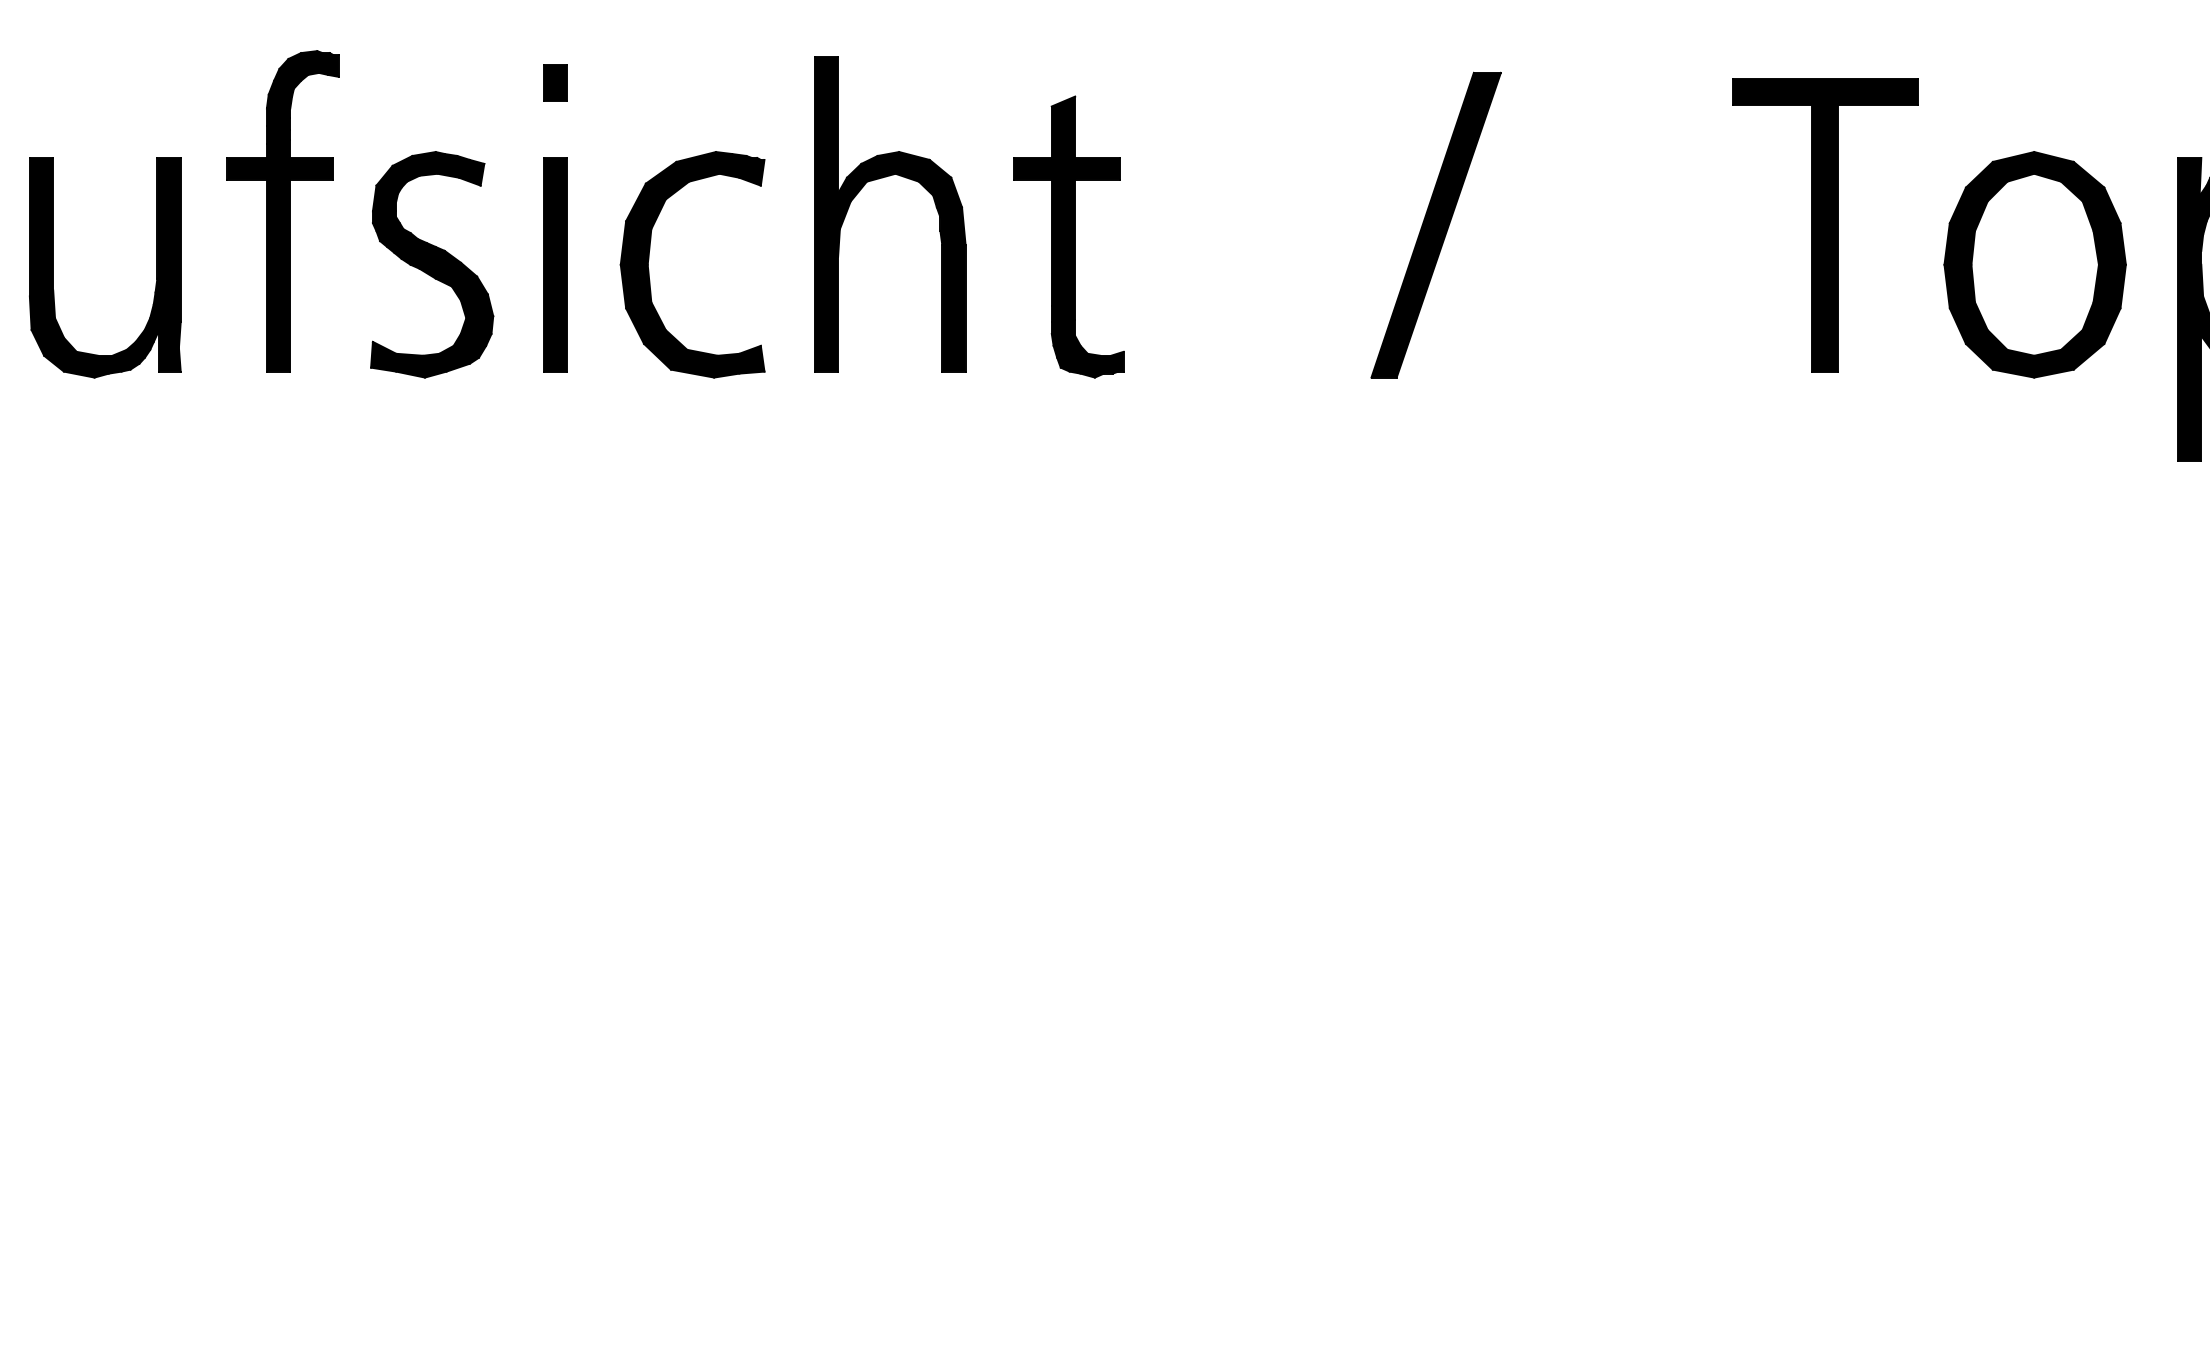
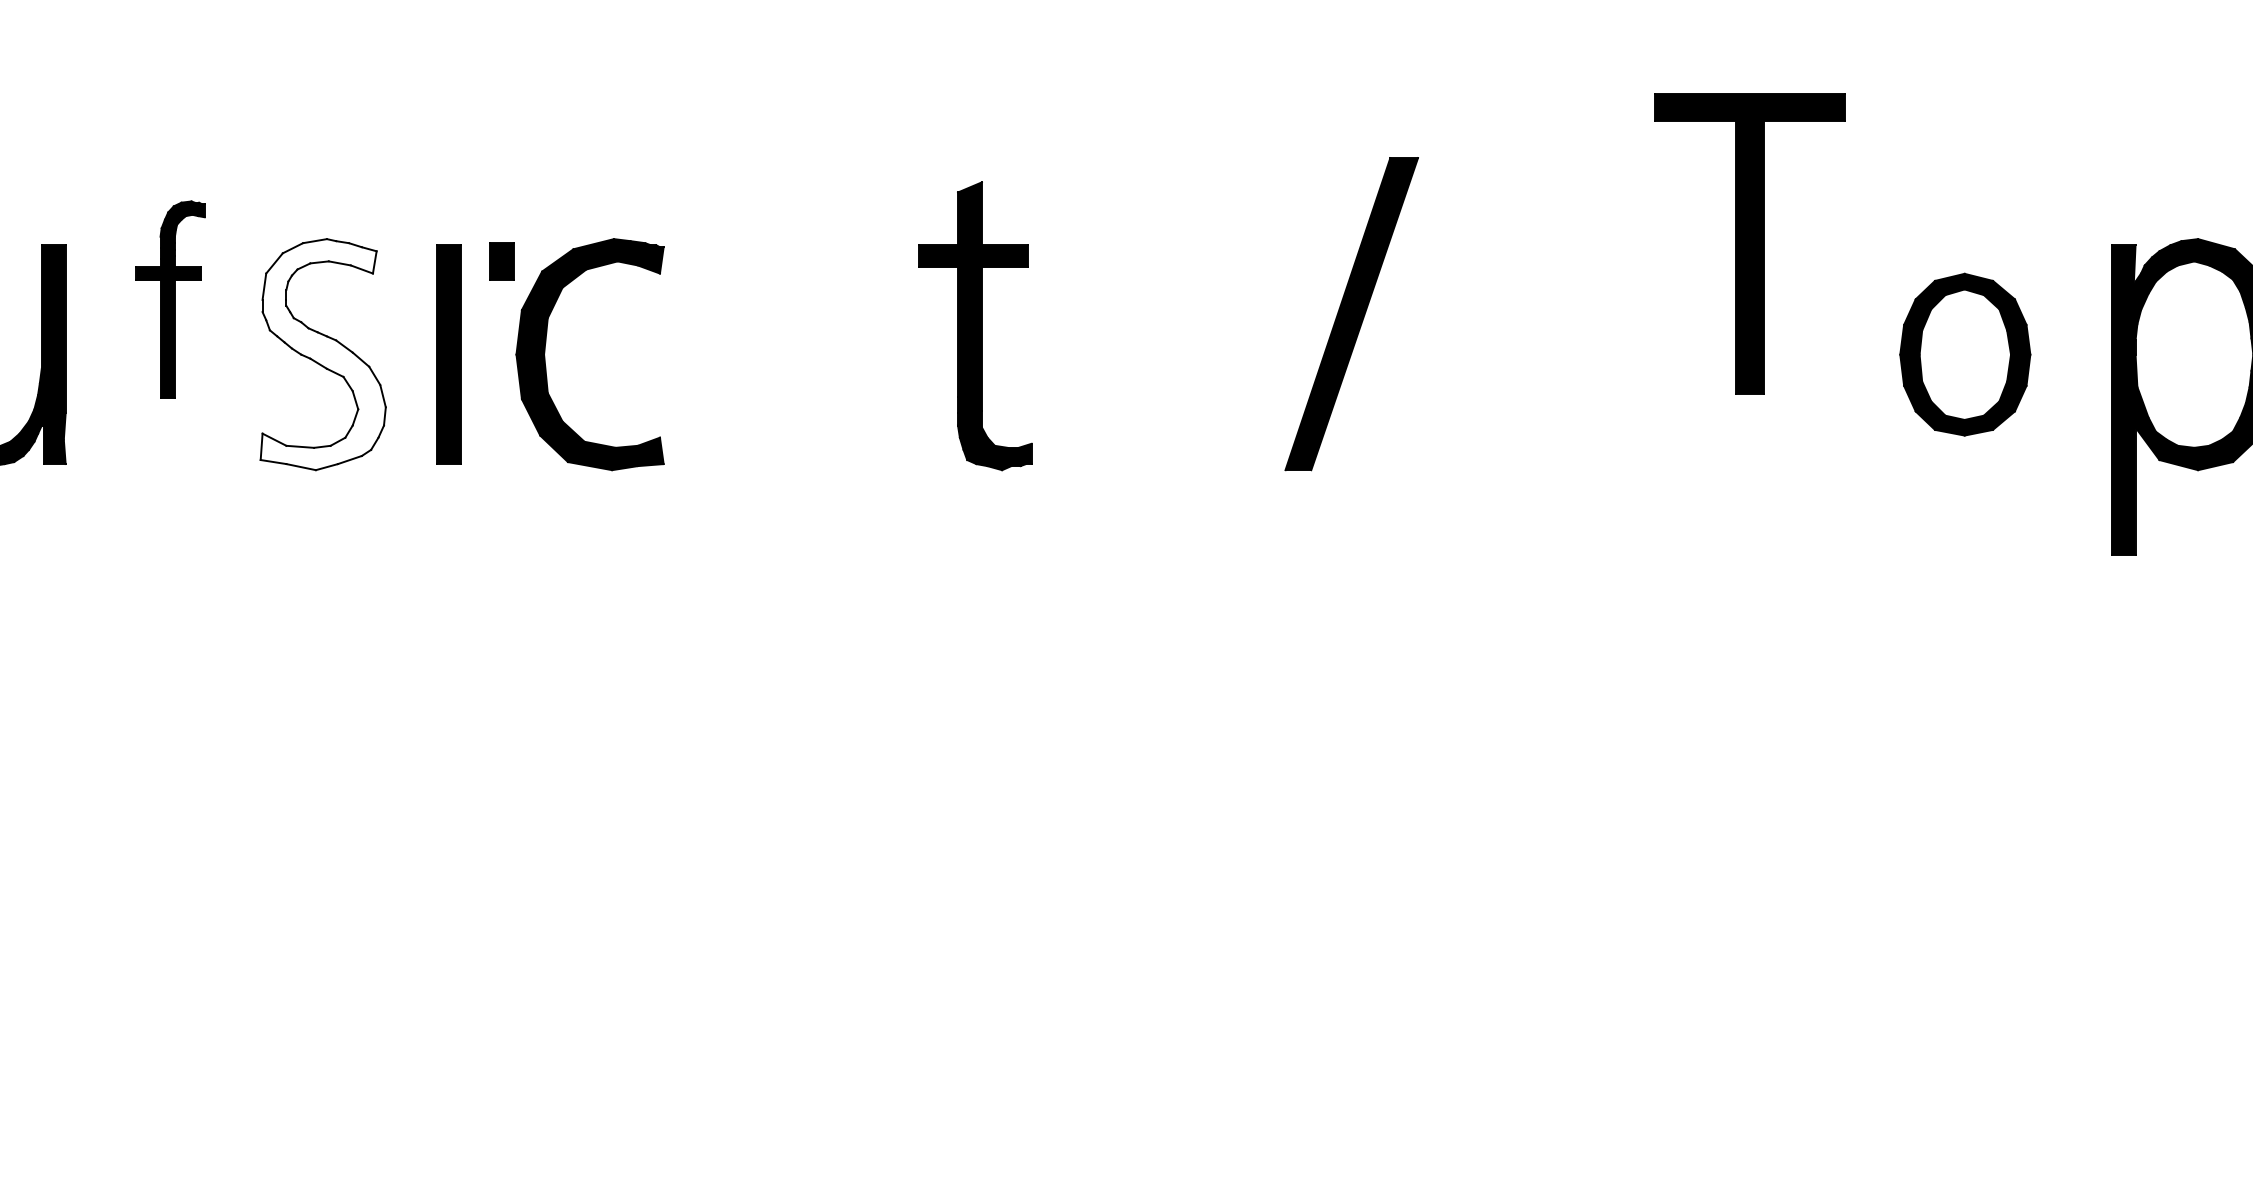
part: (555, 82) -> (501, 261), moved
part: (879, 179) -> (781, 267), removed
part: (282, 211) -> (169, 300), size x0.6
part: (1825, 225) -> (1750, 244), moved
fill: (432, 264) -> (323, 354), removed
part: (2034, 264) -> (1964, 354), size x0.7

